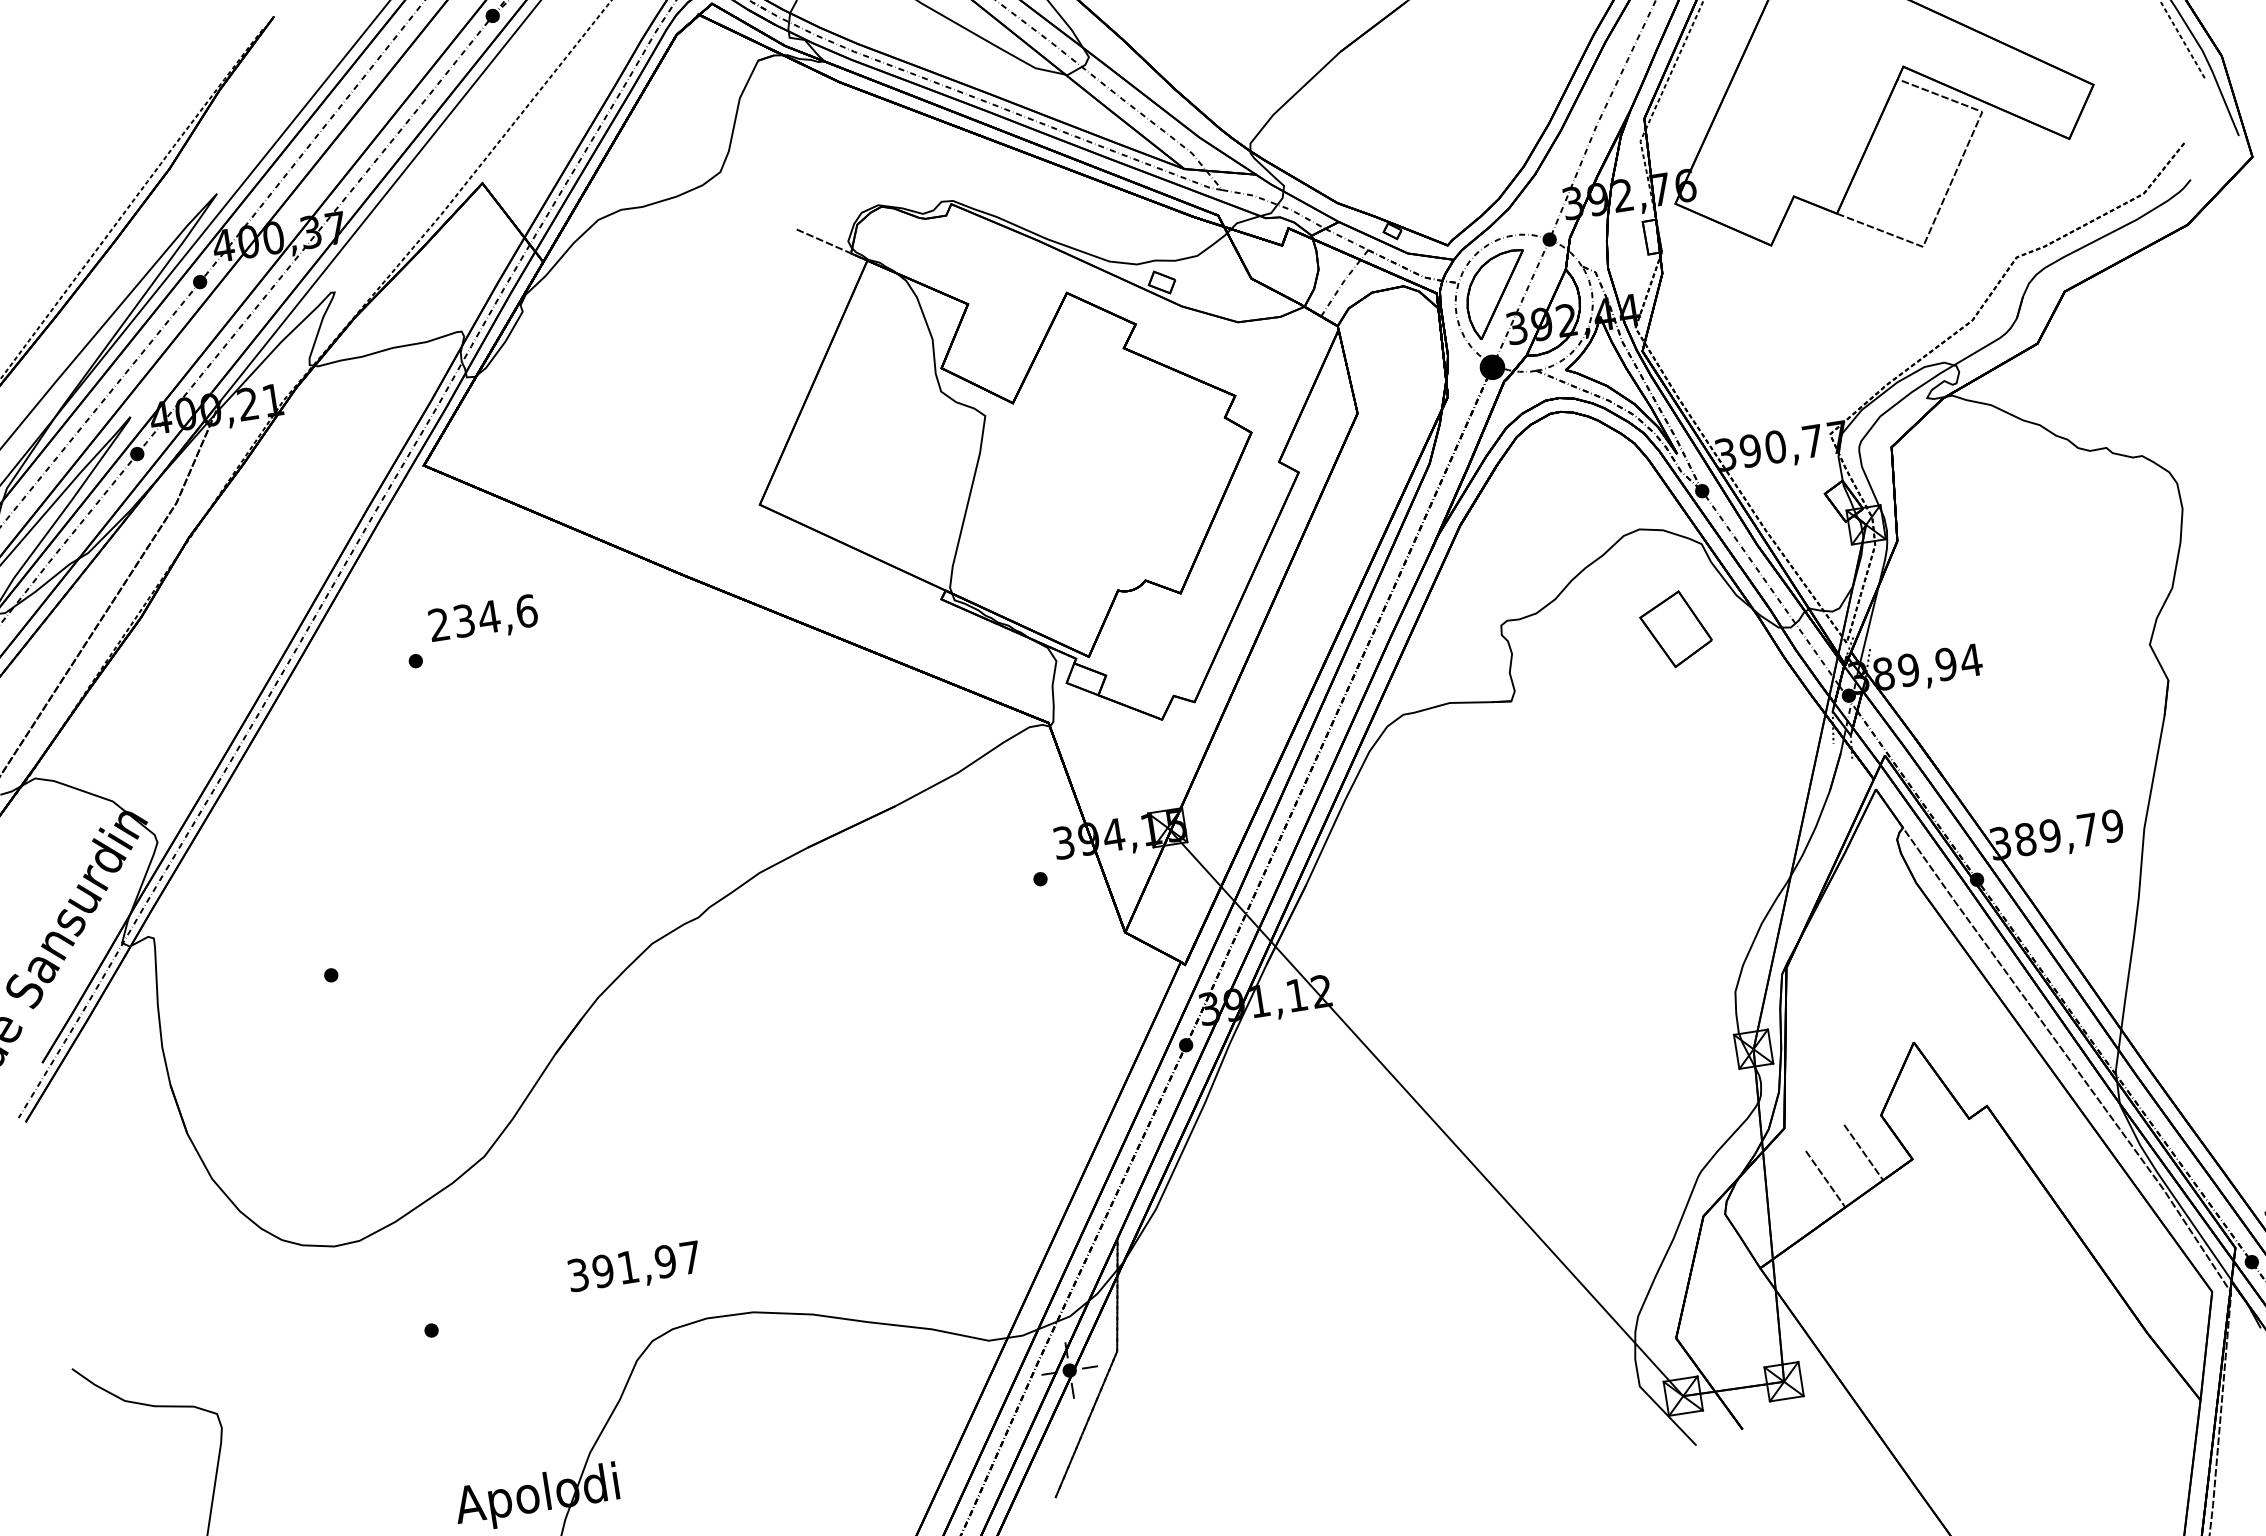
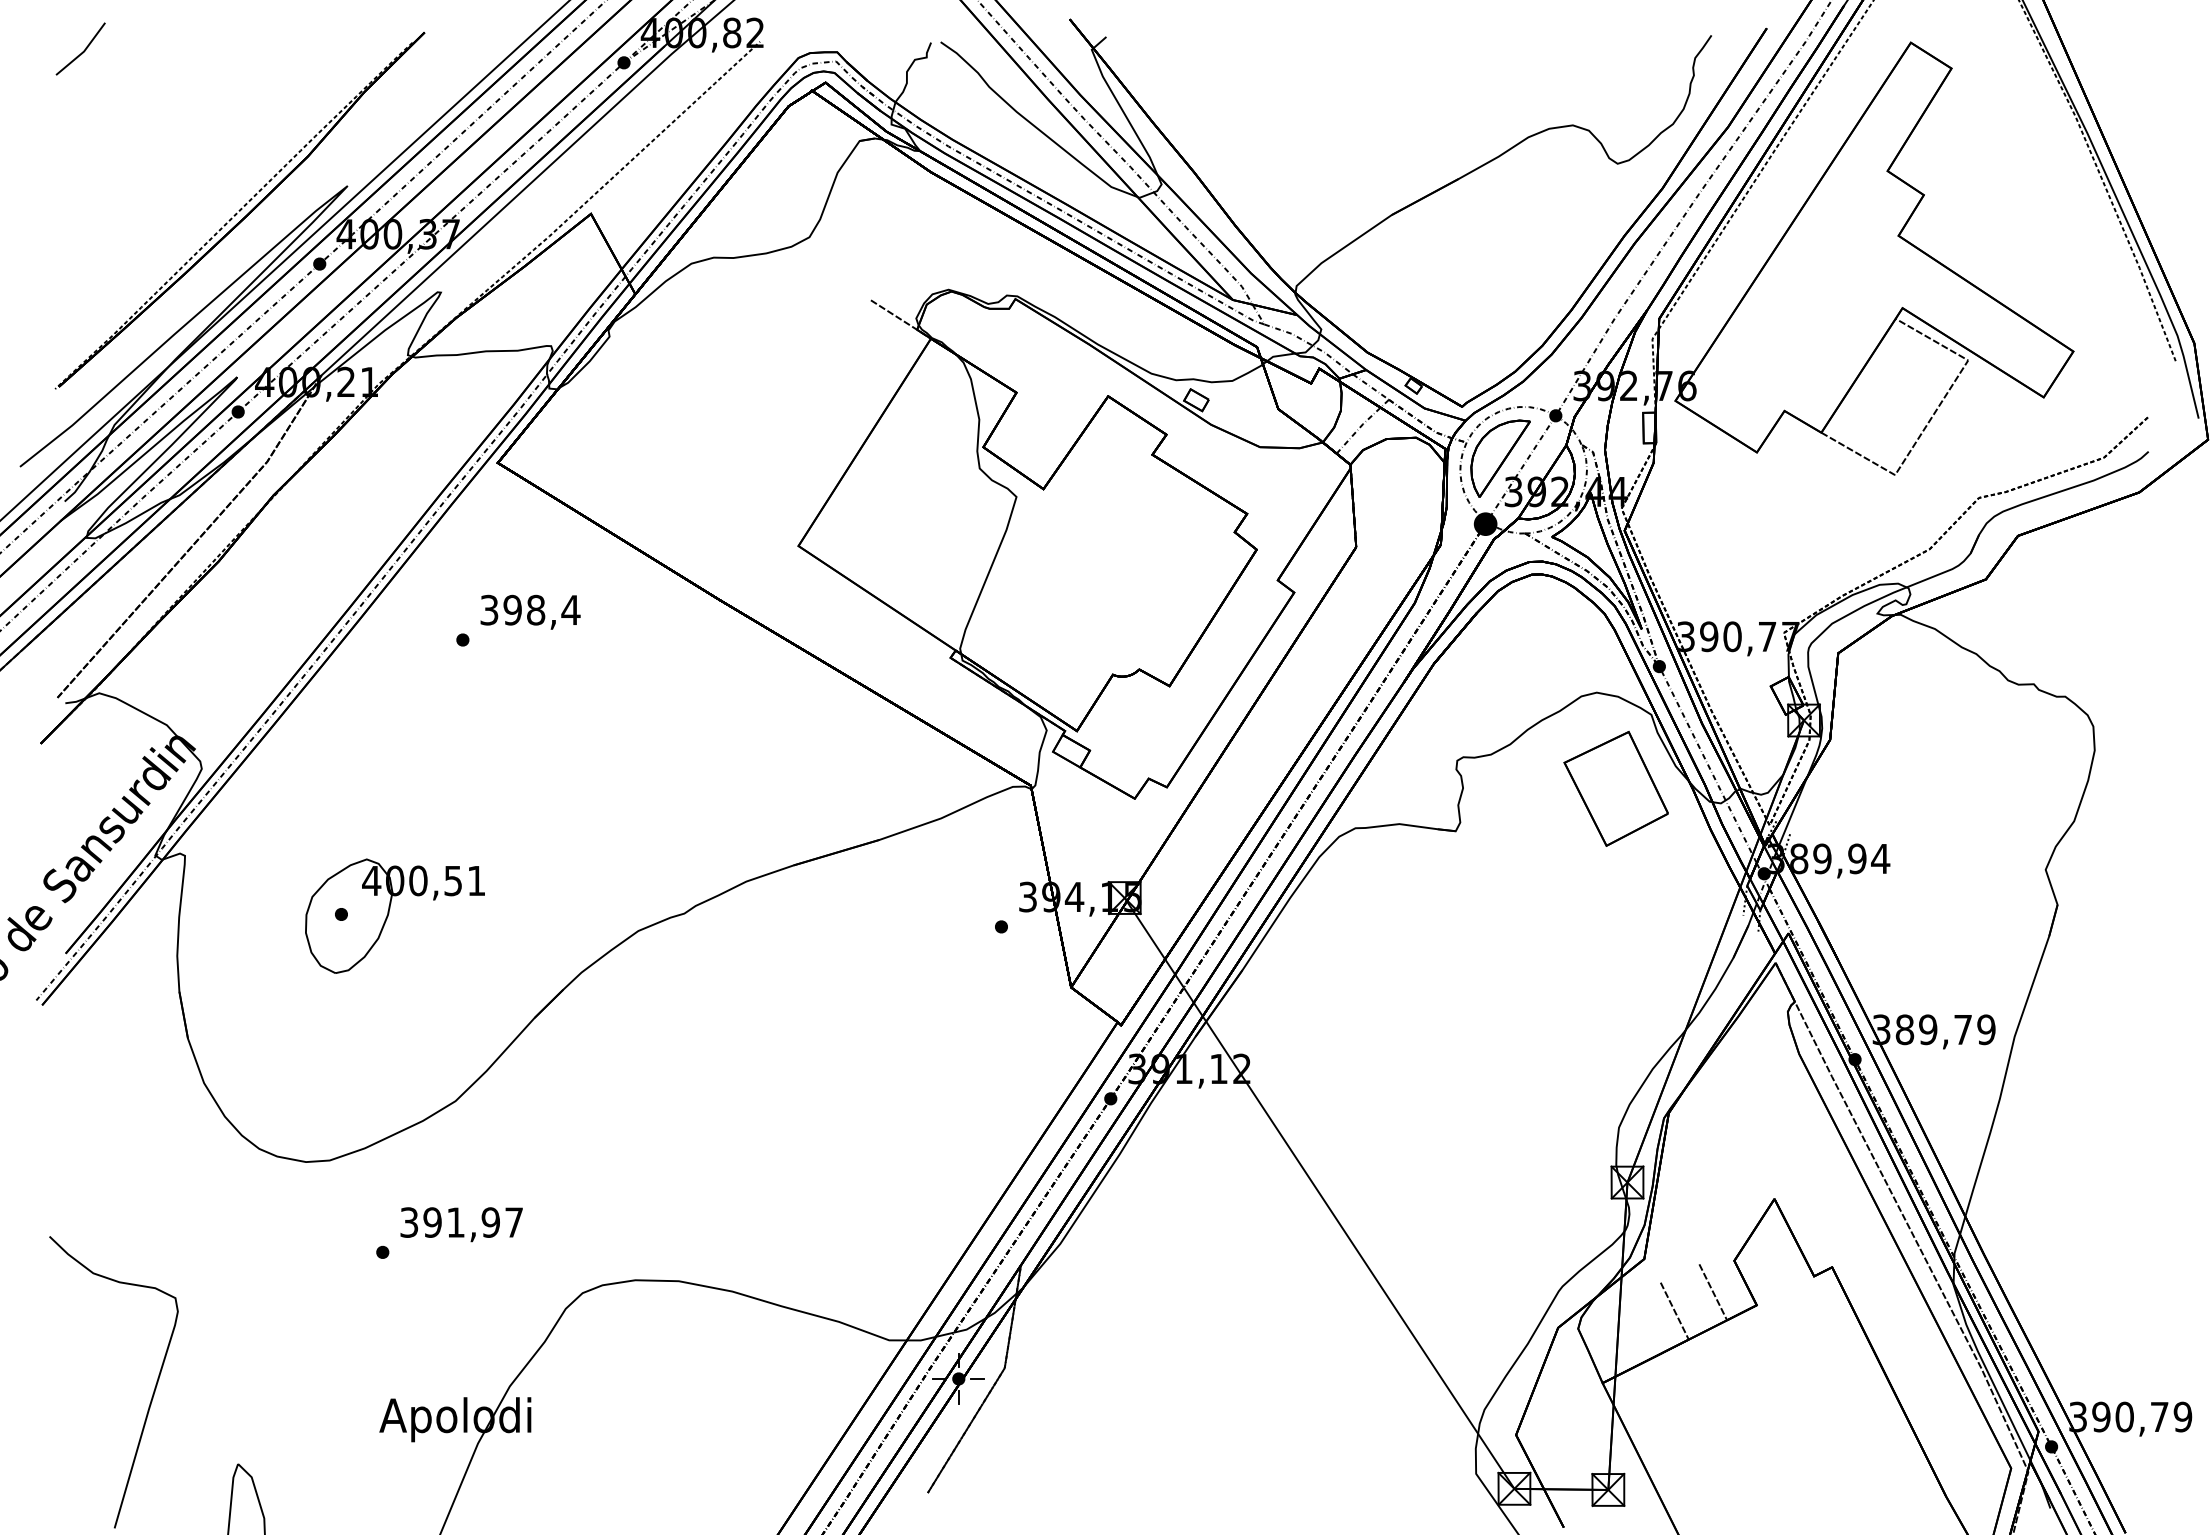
text: (483, 617) -> (530, 609), 234,6 -> 398,4
part: (1675, 629) -> (1615, 788), size x1.67
part: (388, 967) -> (394, 915), added
text: (634, 1268) -> (461, 1224), moved

